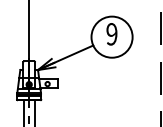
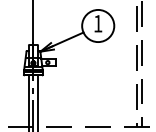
text: (111, 33) -> (97, 23), 9 -> 1

